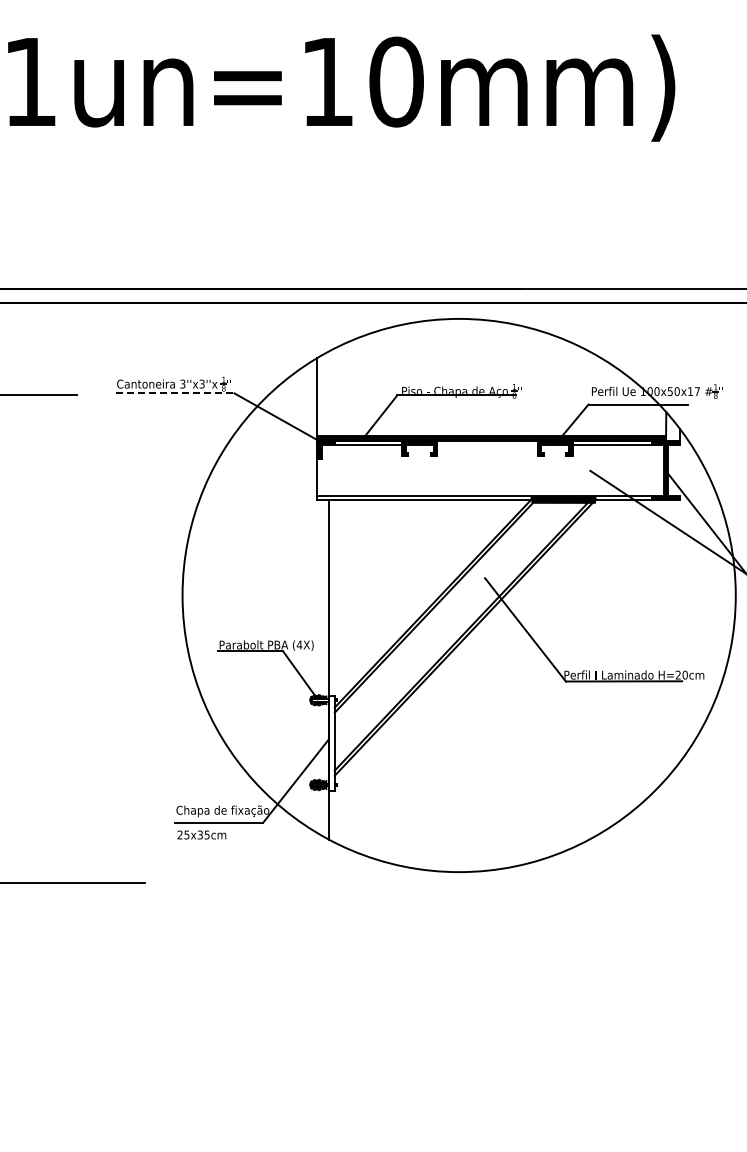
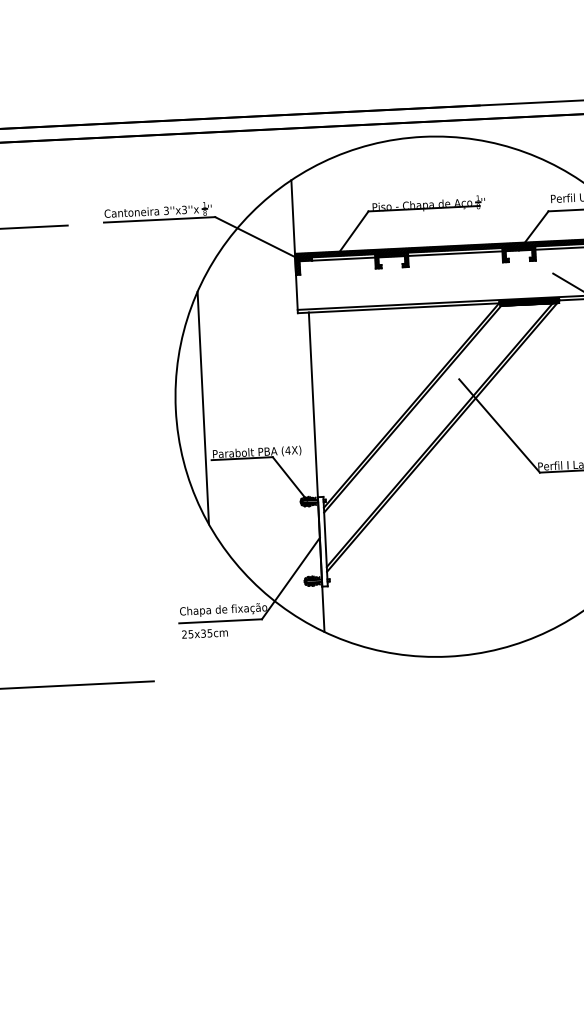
line: (175, 393) -> (159, 219), dashed -> solid
line: (487, 444) -> (455, 253), added
line: (211, 595) -> (203, 408), added

